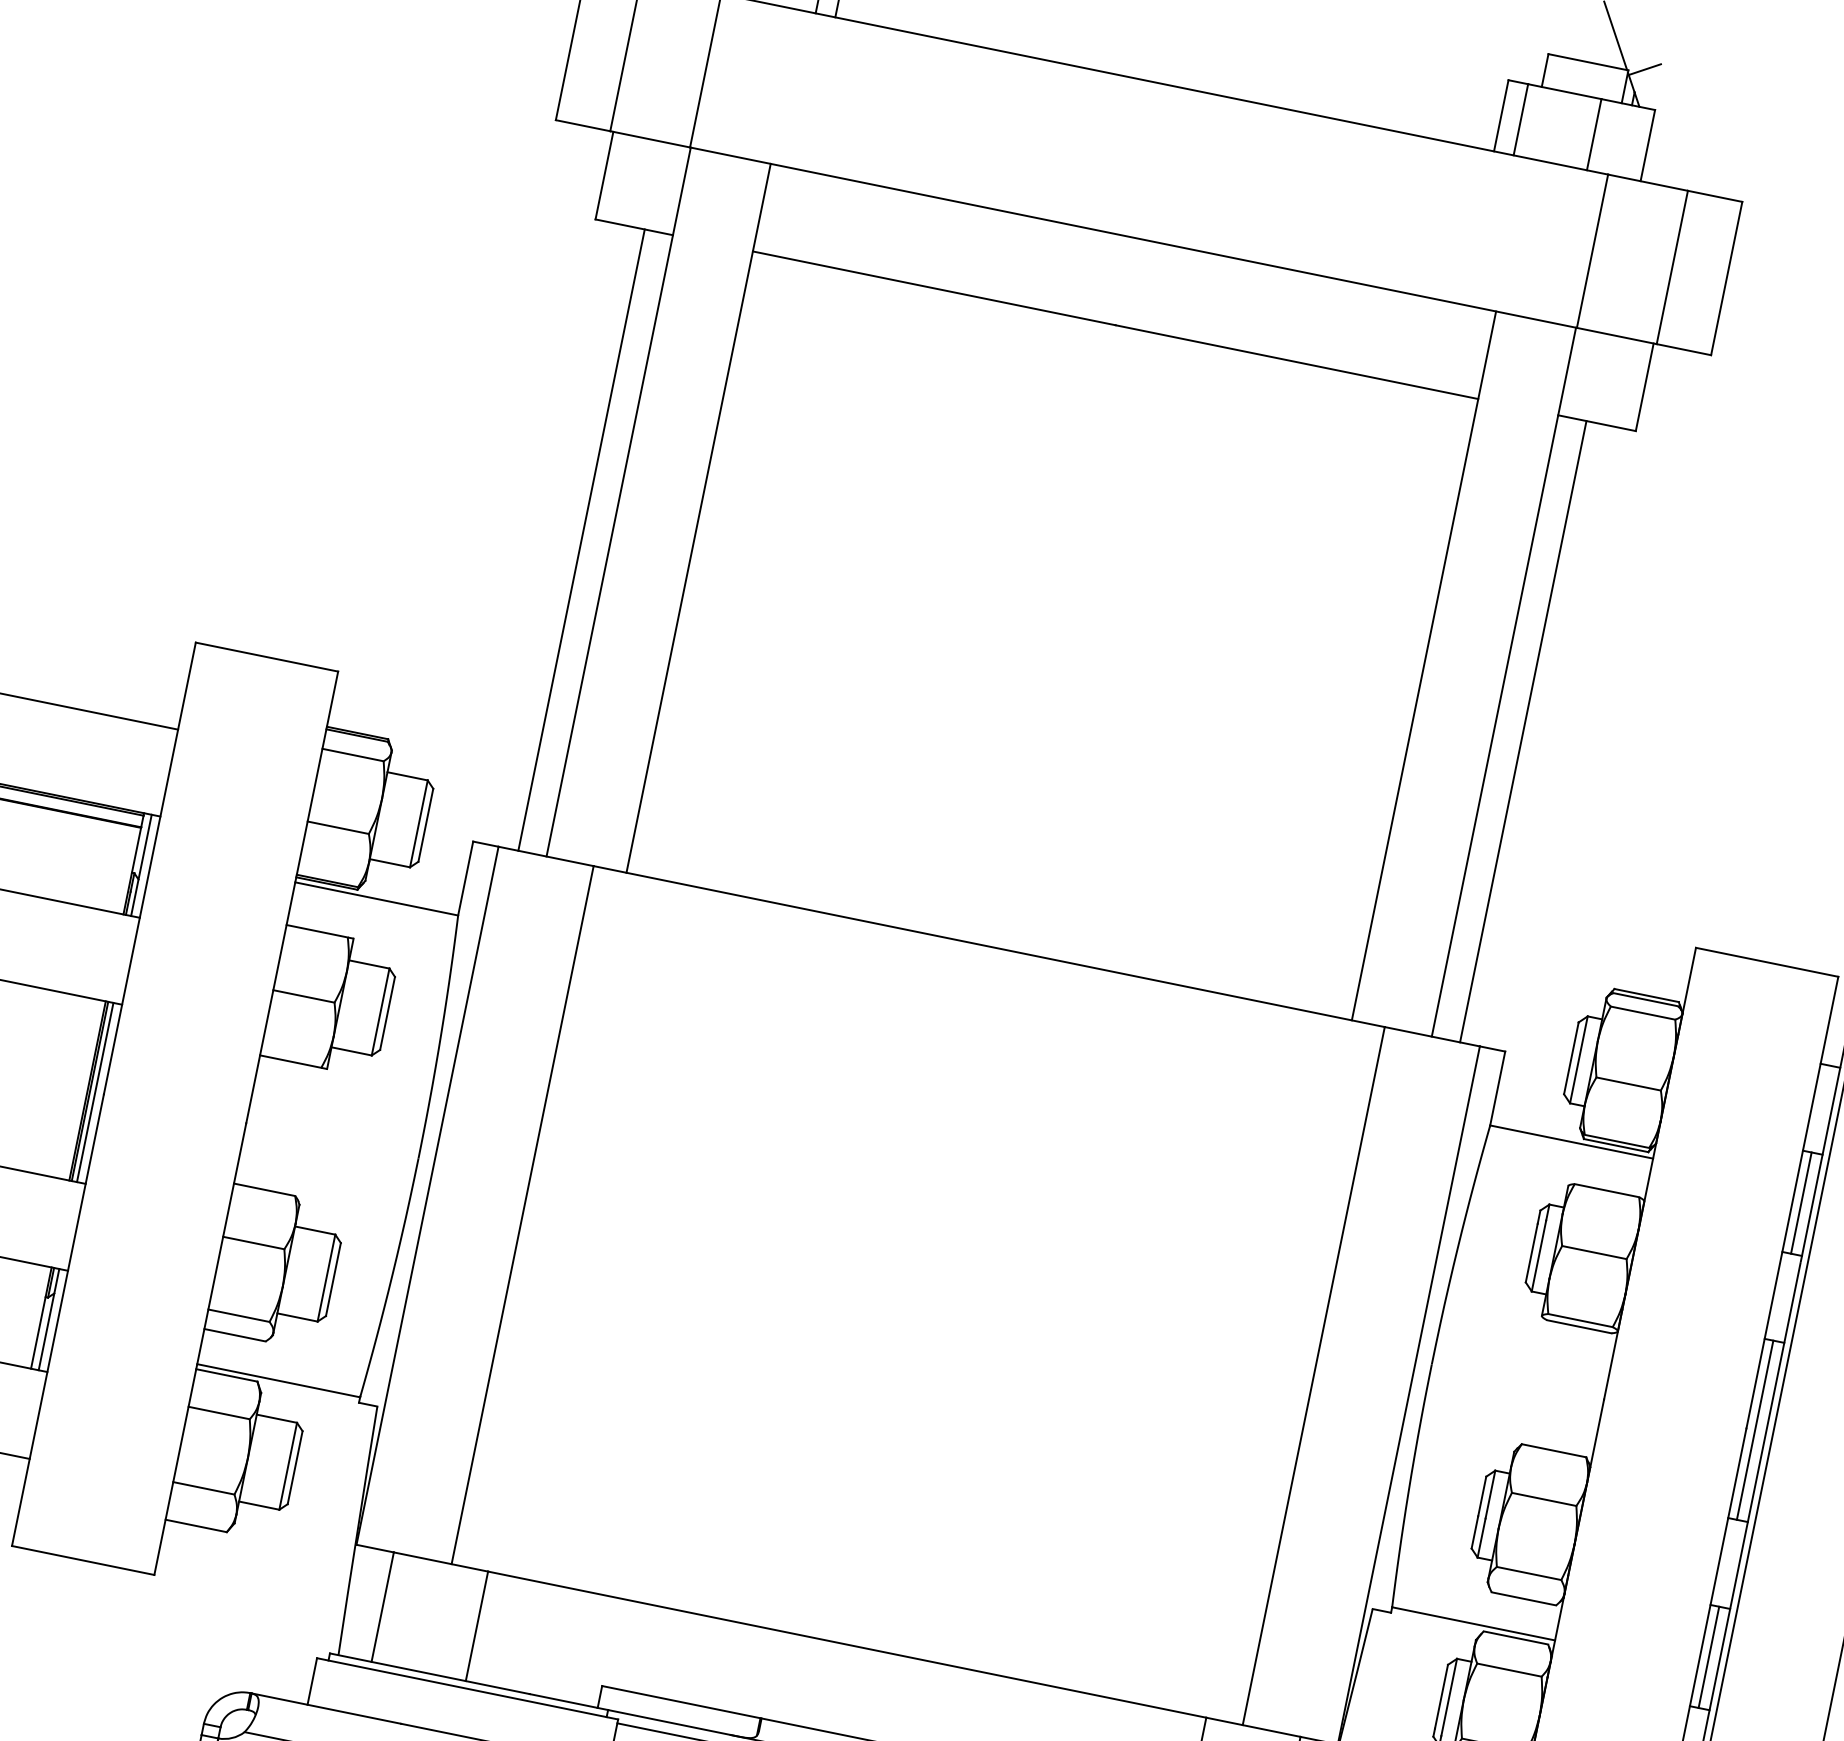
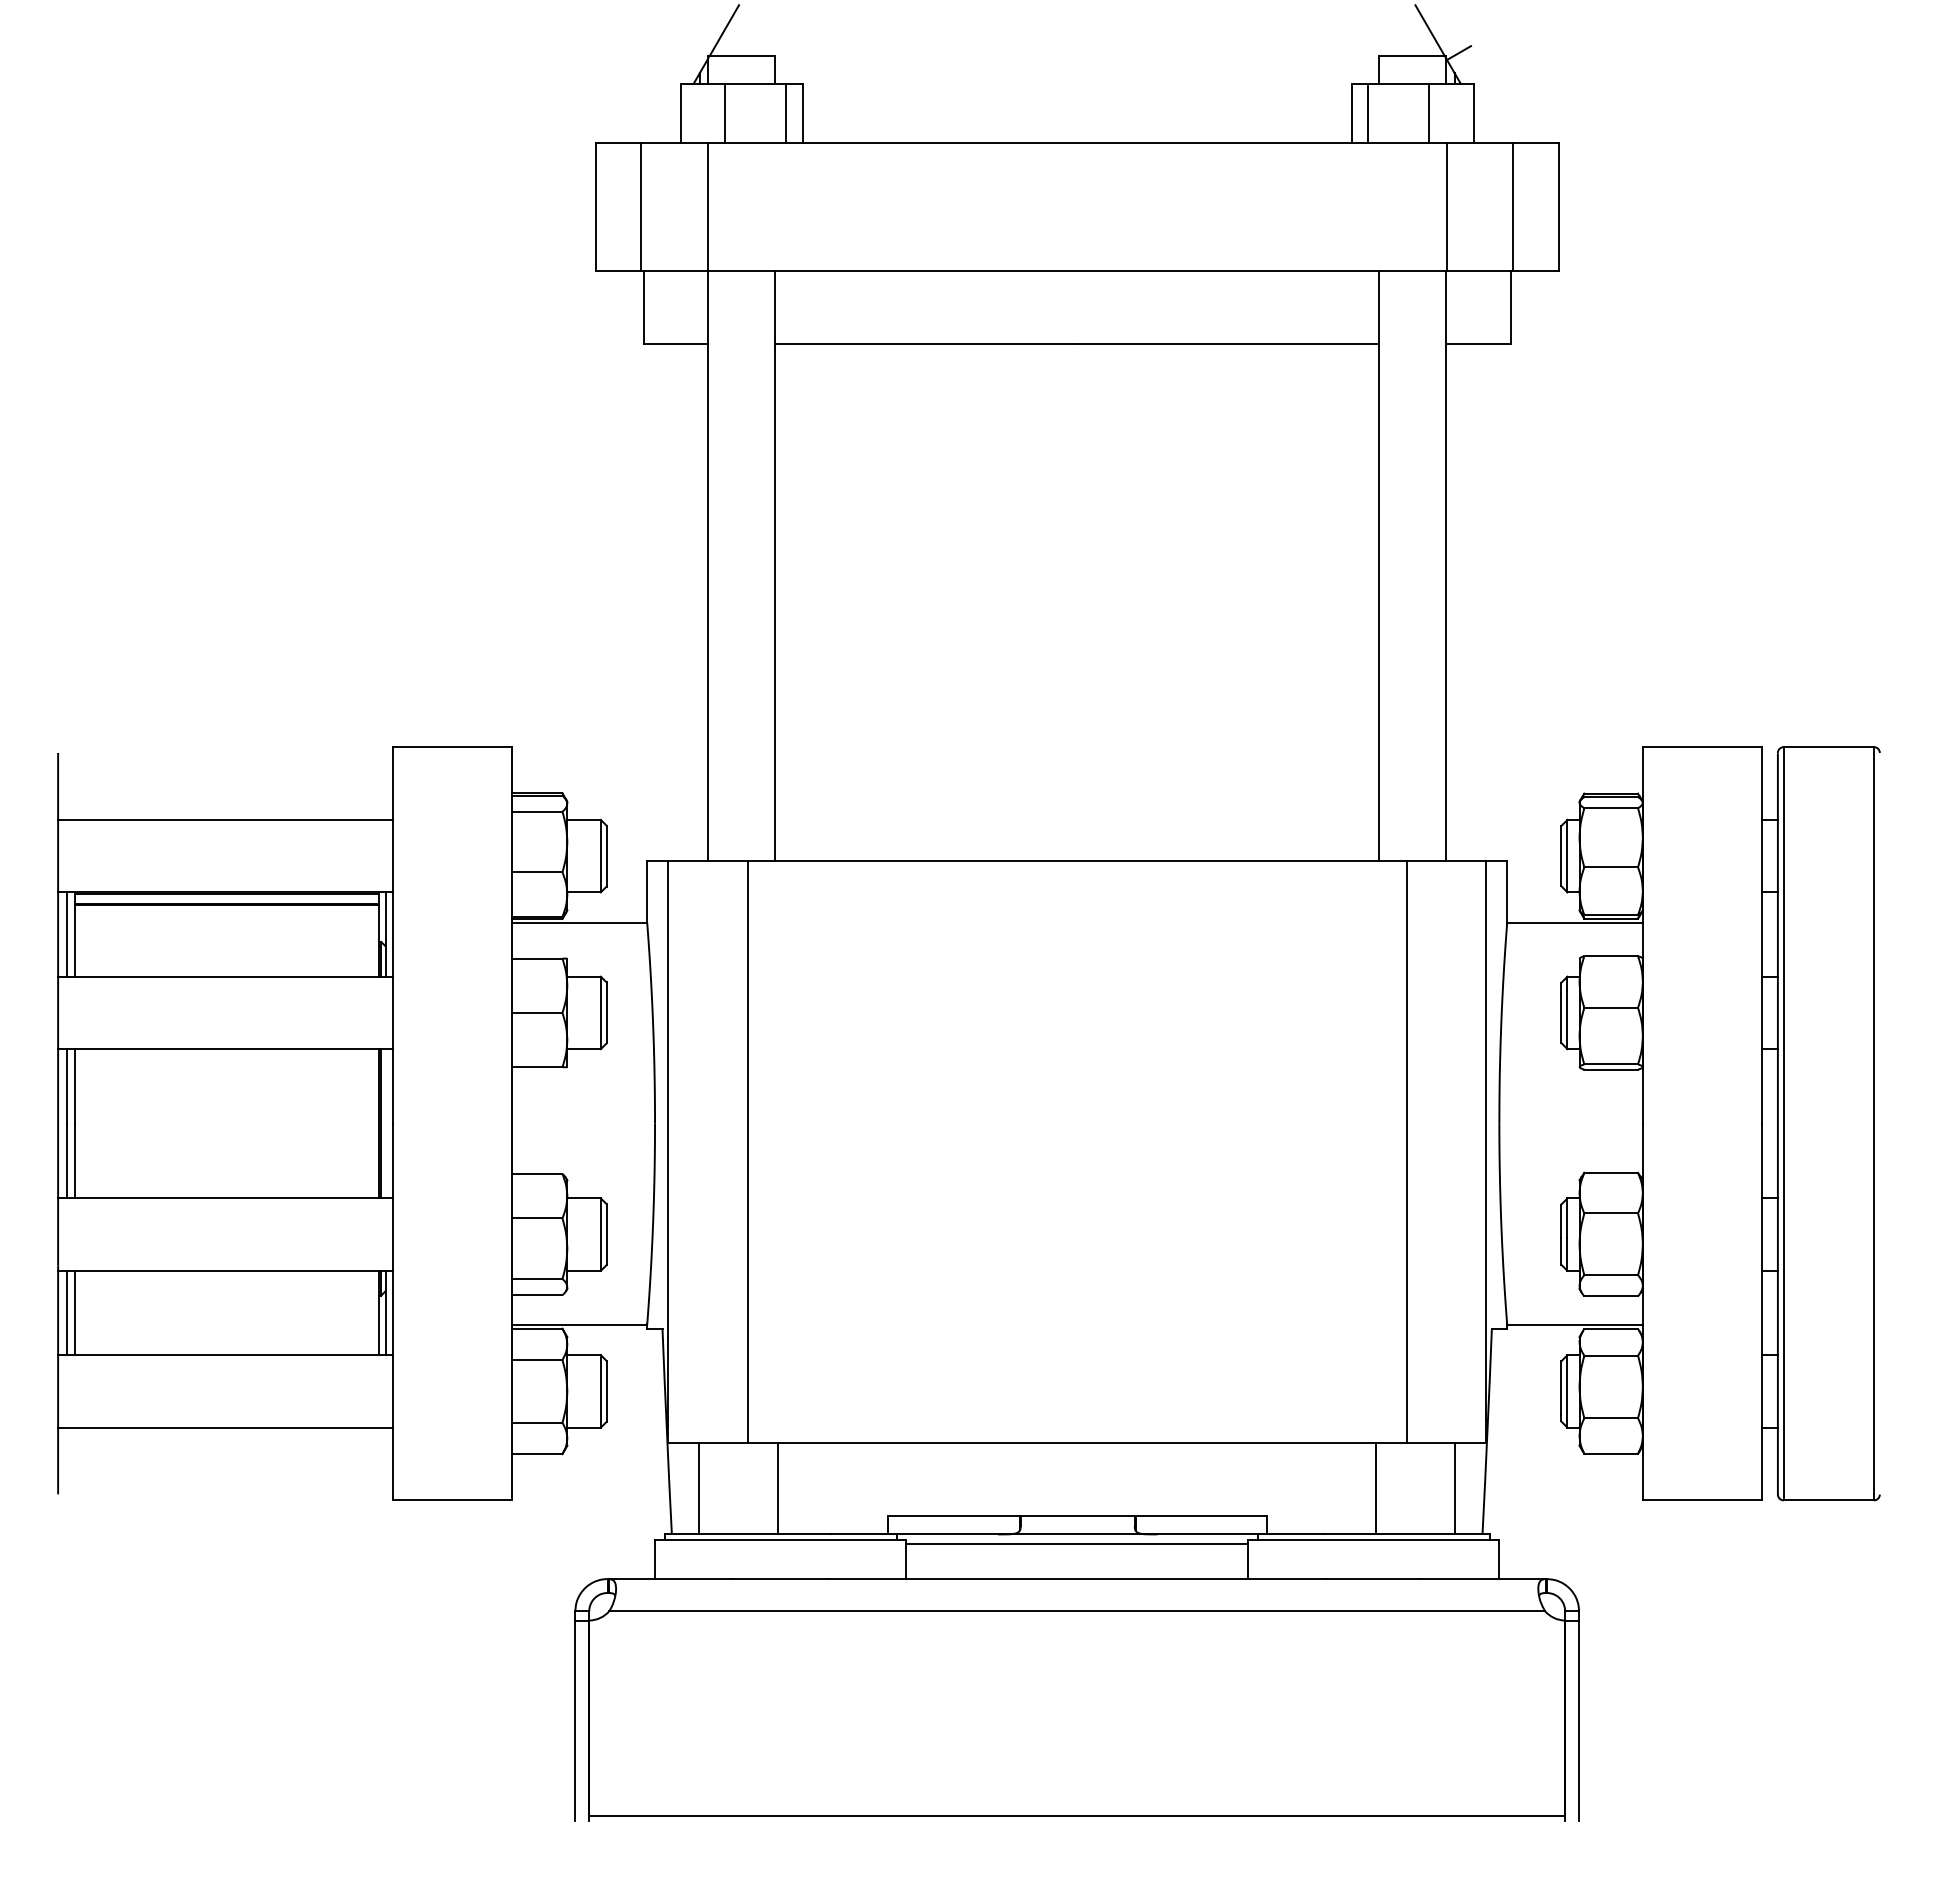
line: (581, 539) -> (684, 602), removed
line: (1523, 731) -> (1469, 602), removed
line: (95, 1092) -> (385, 1123), removed
line: (1801, 1203) -> (1768, 934), removed
line: (1754, 1429) -> (1768, 1123), removed
line: (1708, 1656) -> (1768, 1312), removed

